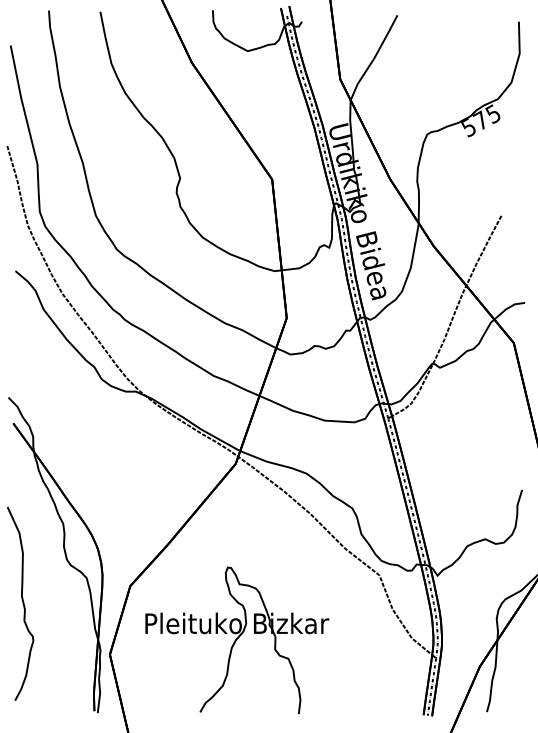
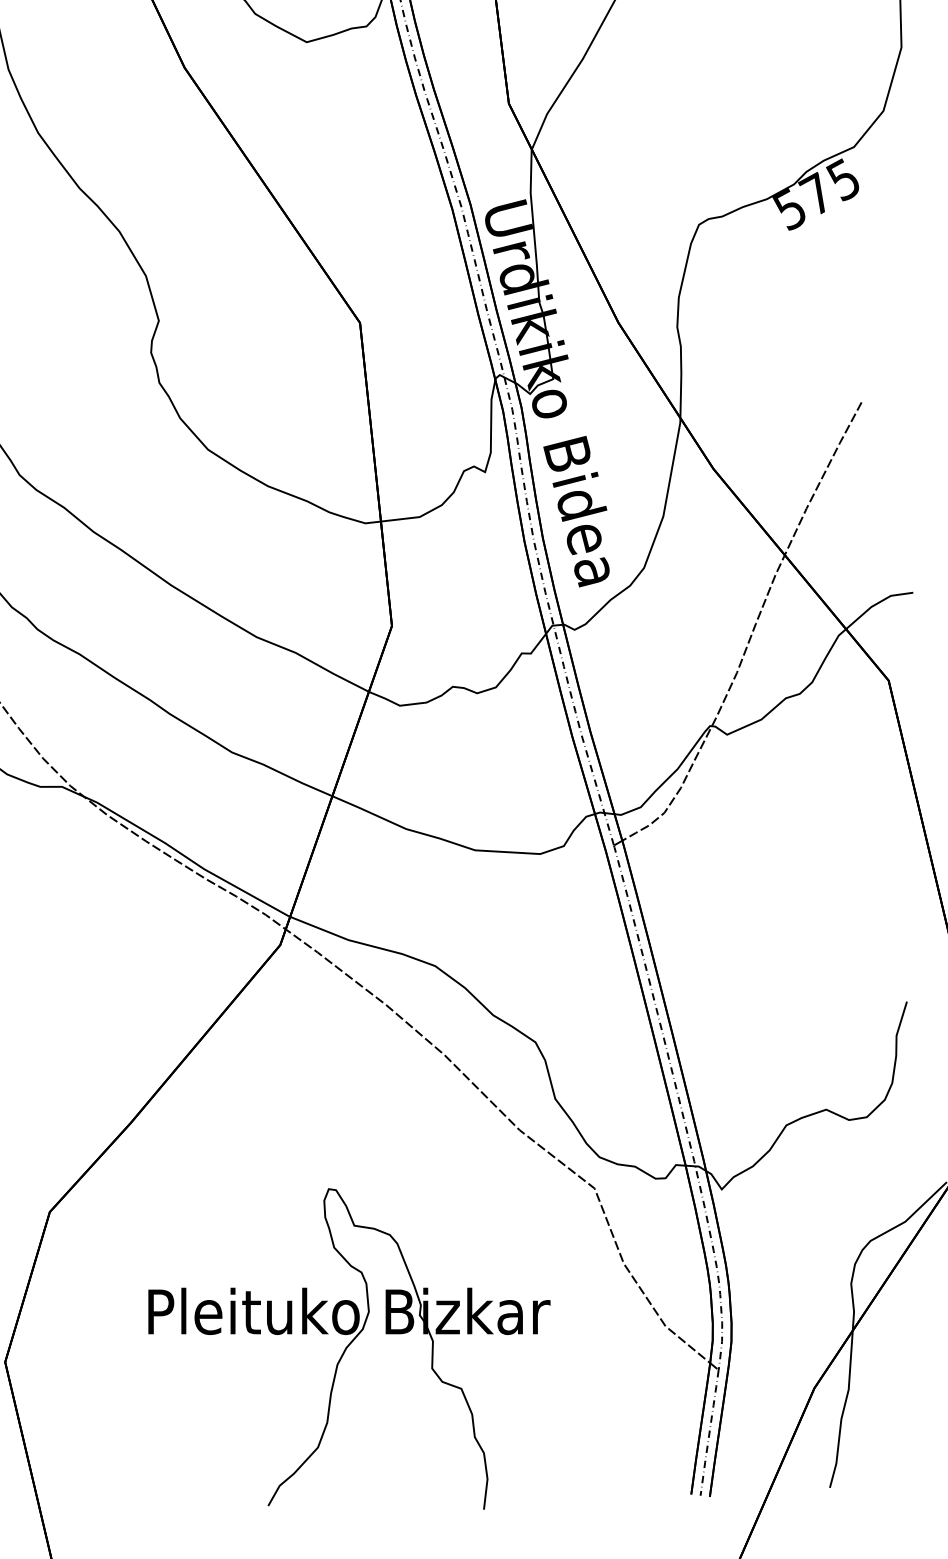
part: (237, 640) -> (349, 1348), moved

